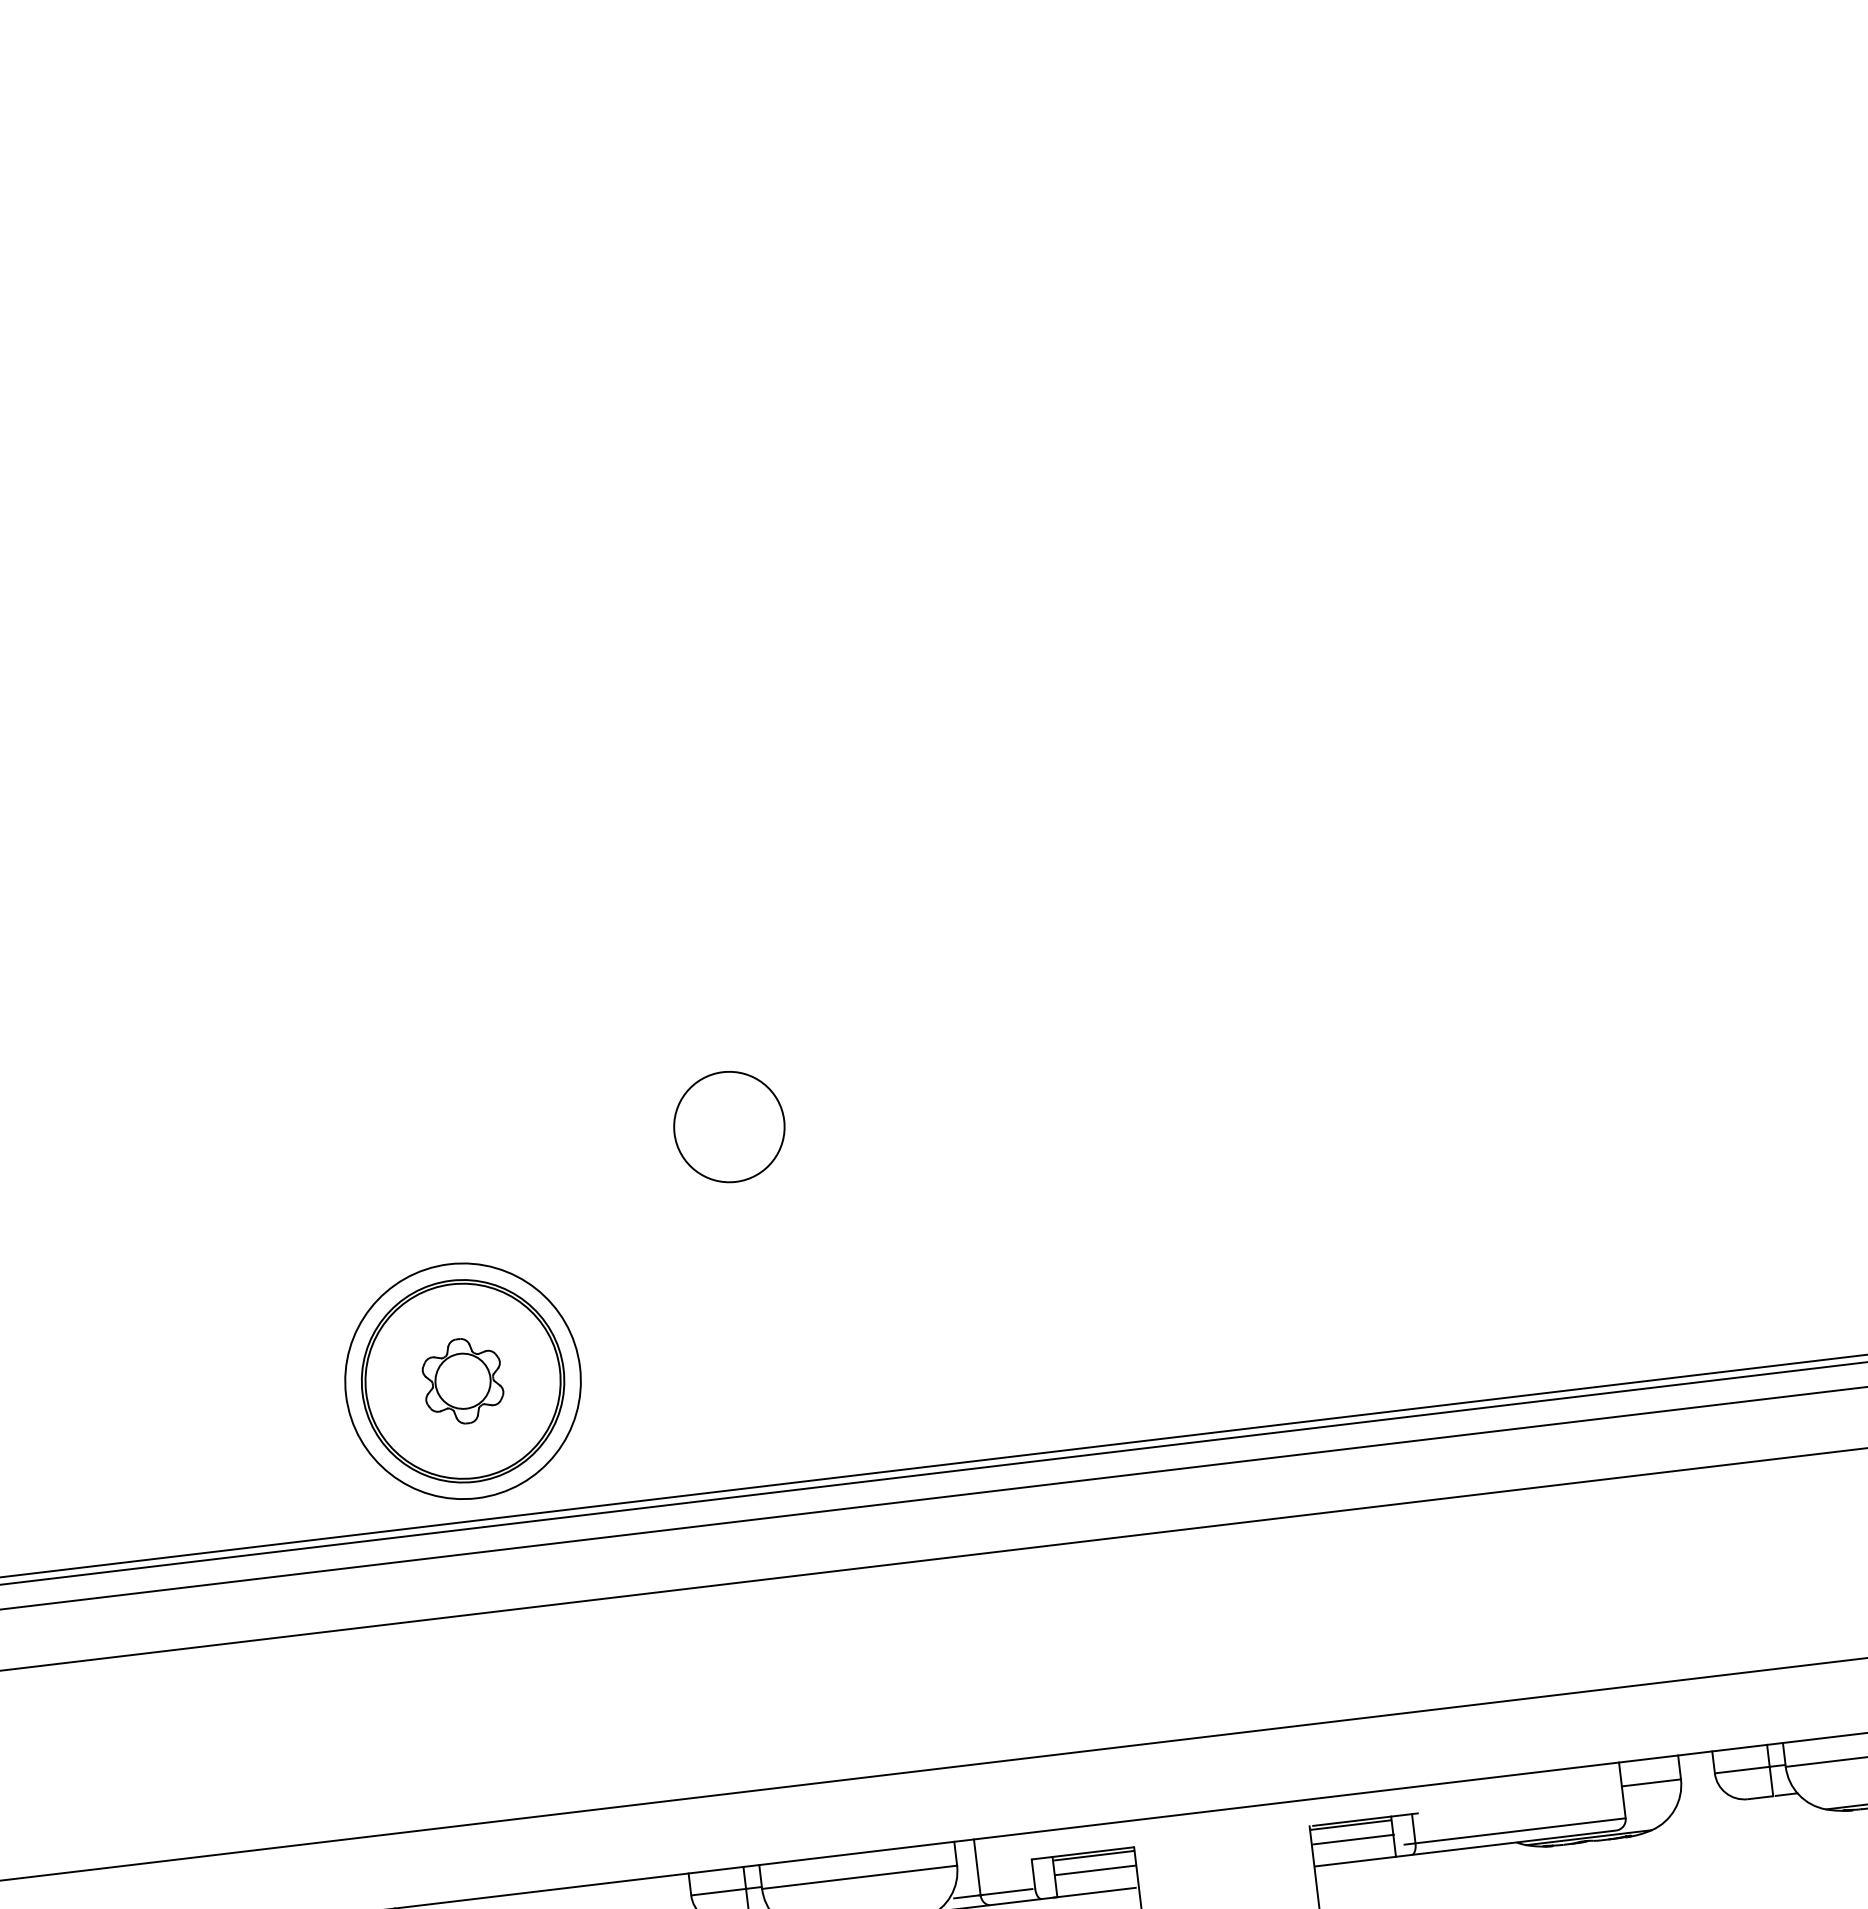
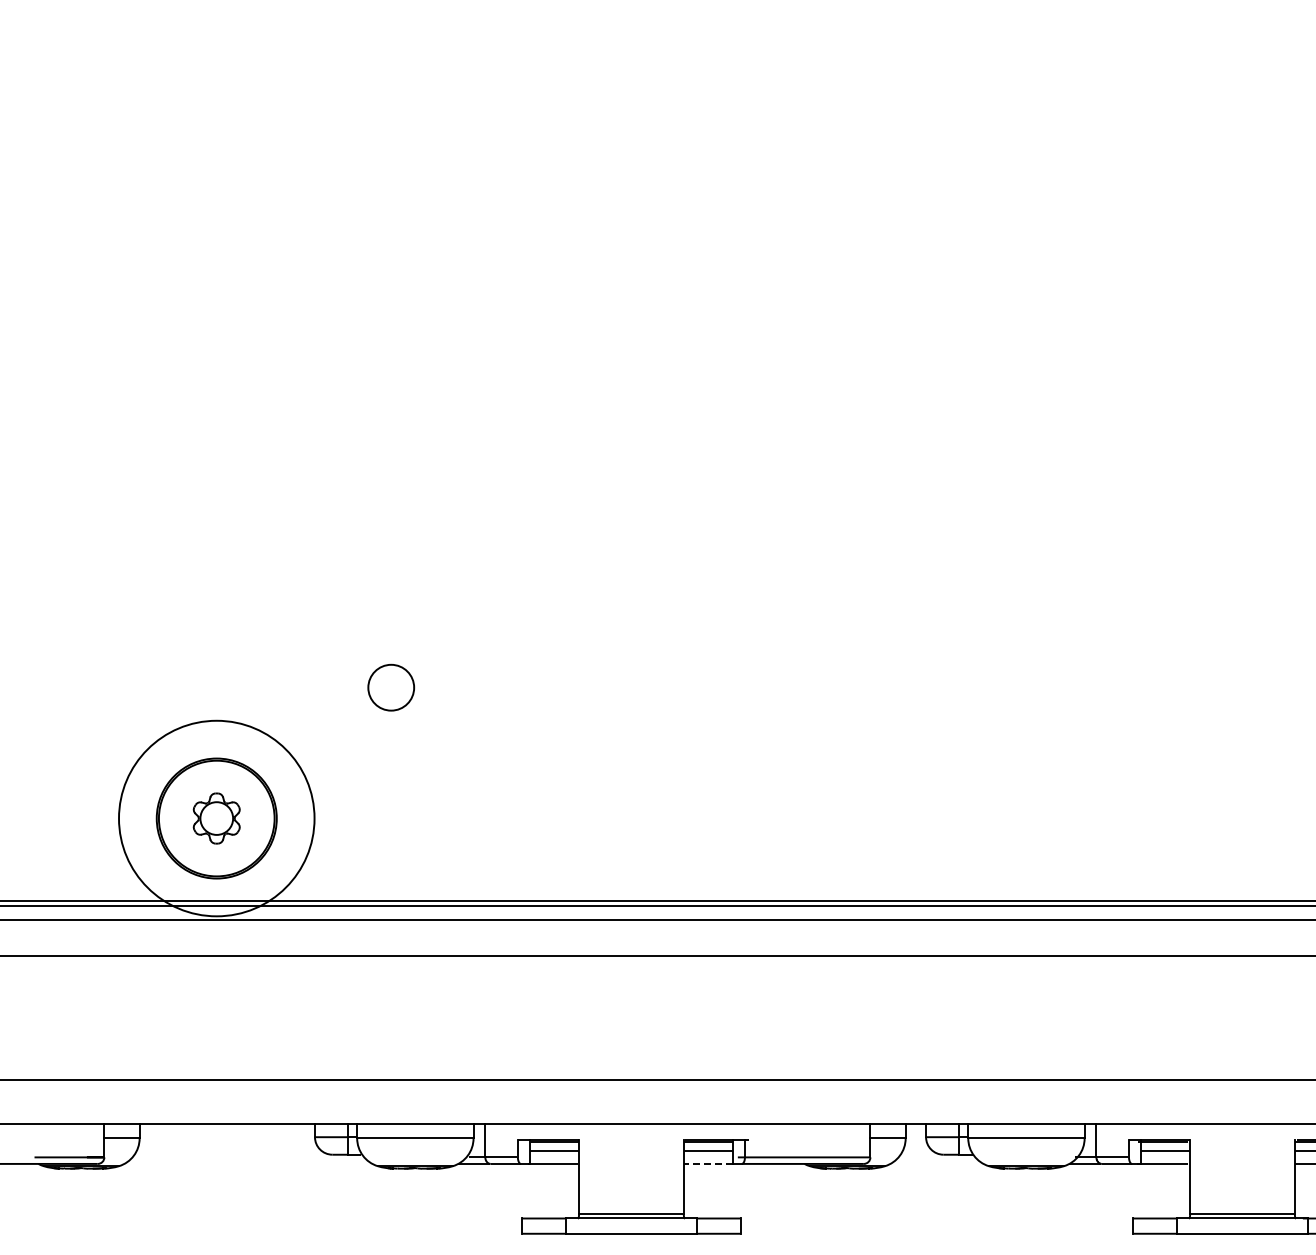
circle: (727, 1127) -> (390, 687), size x0.7
circle: (462, 1381) -> (216, 818), size x1.4
line: (1353, 1861) -> (707, 1163), solid -> dashed

